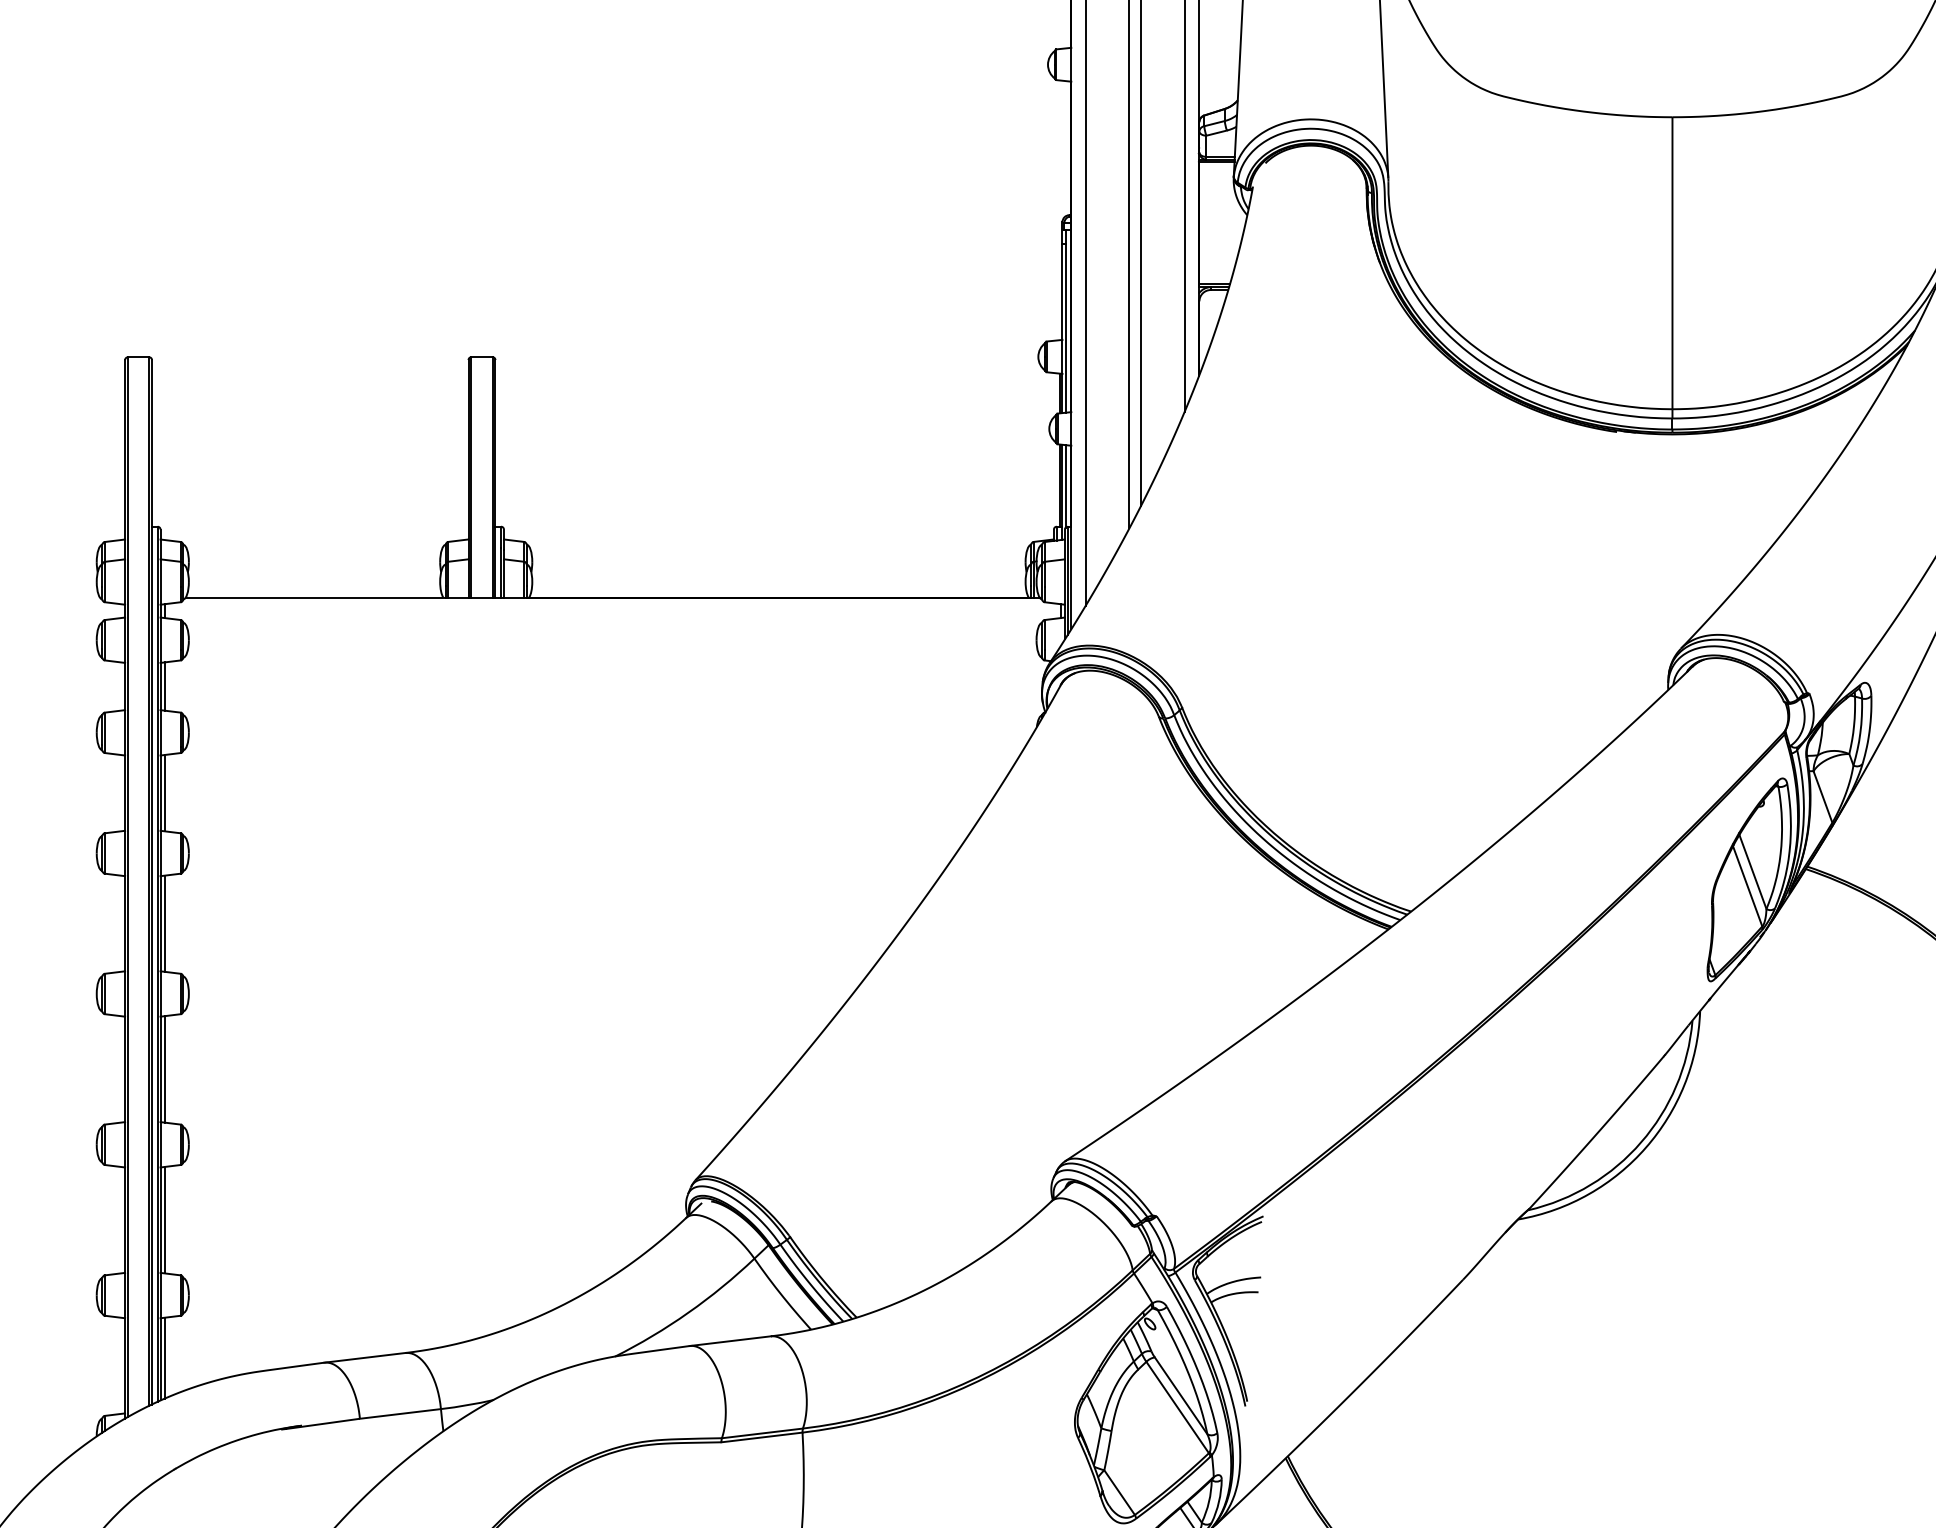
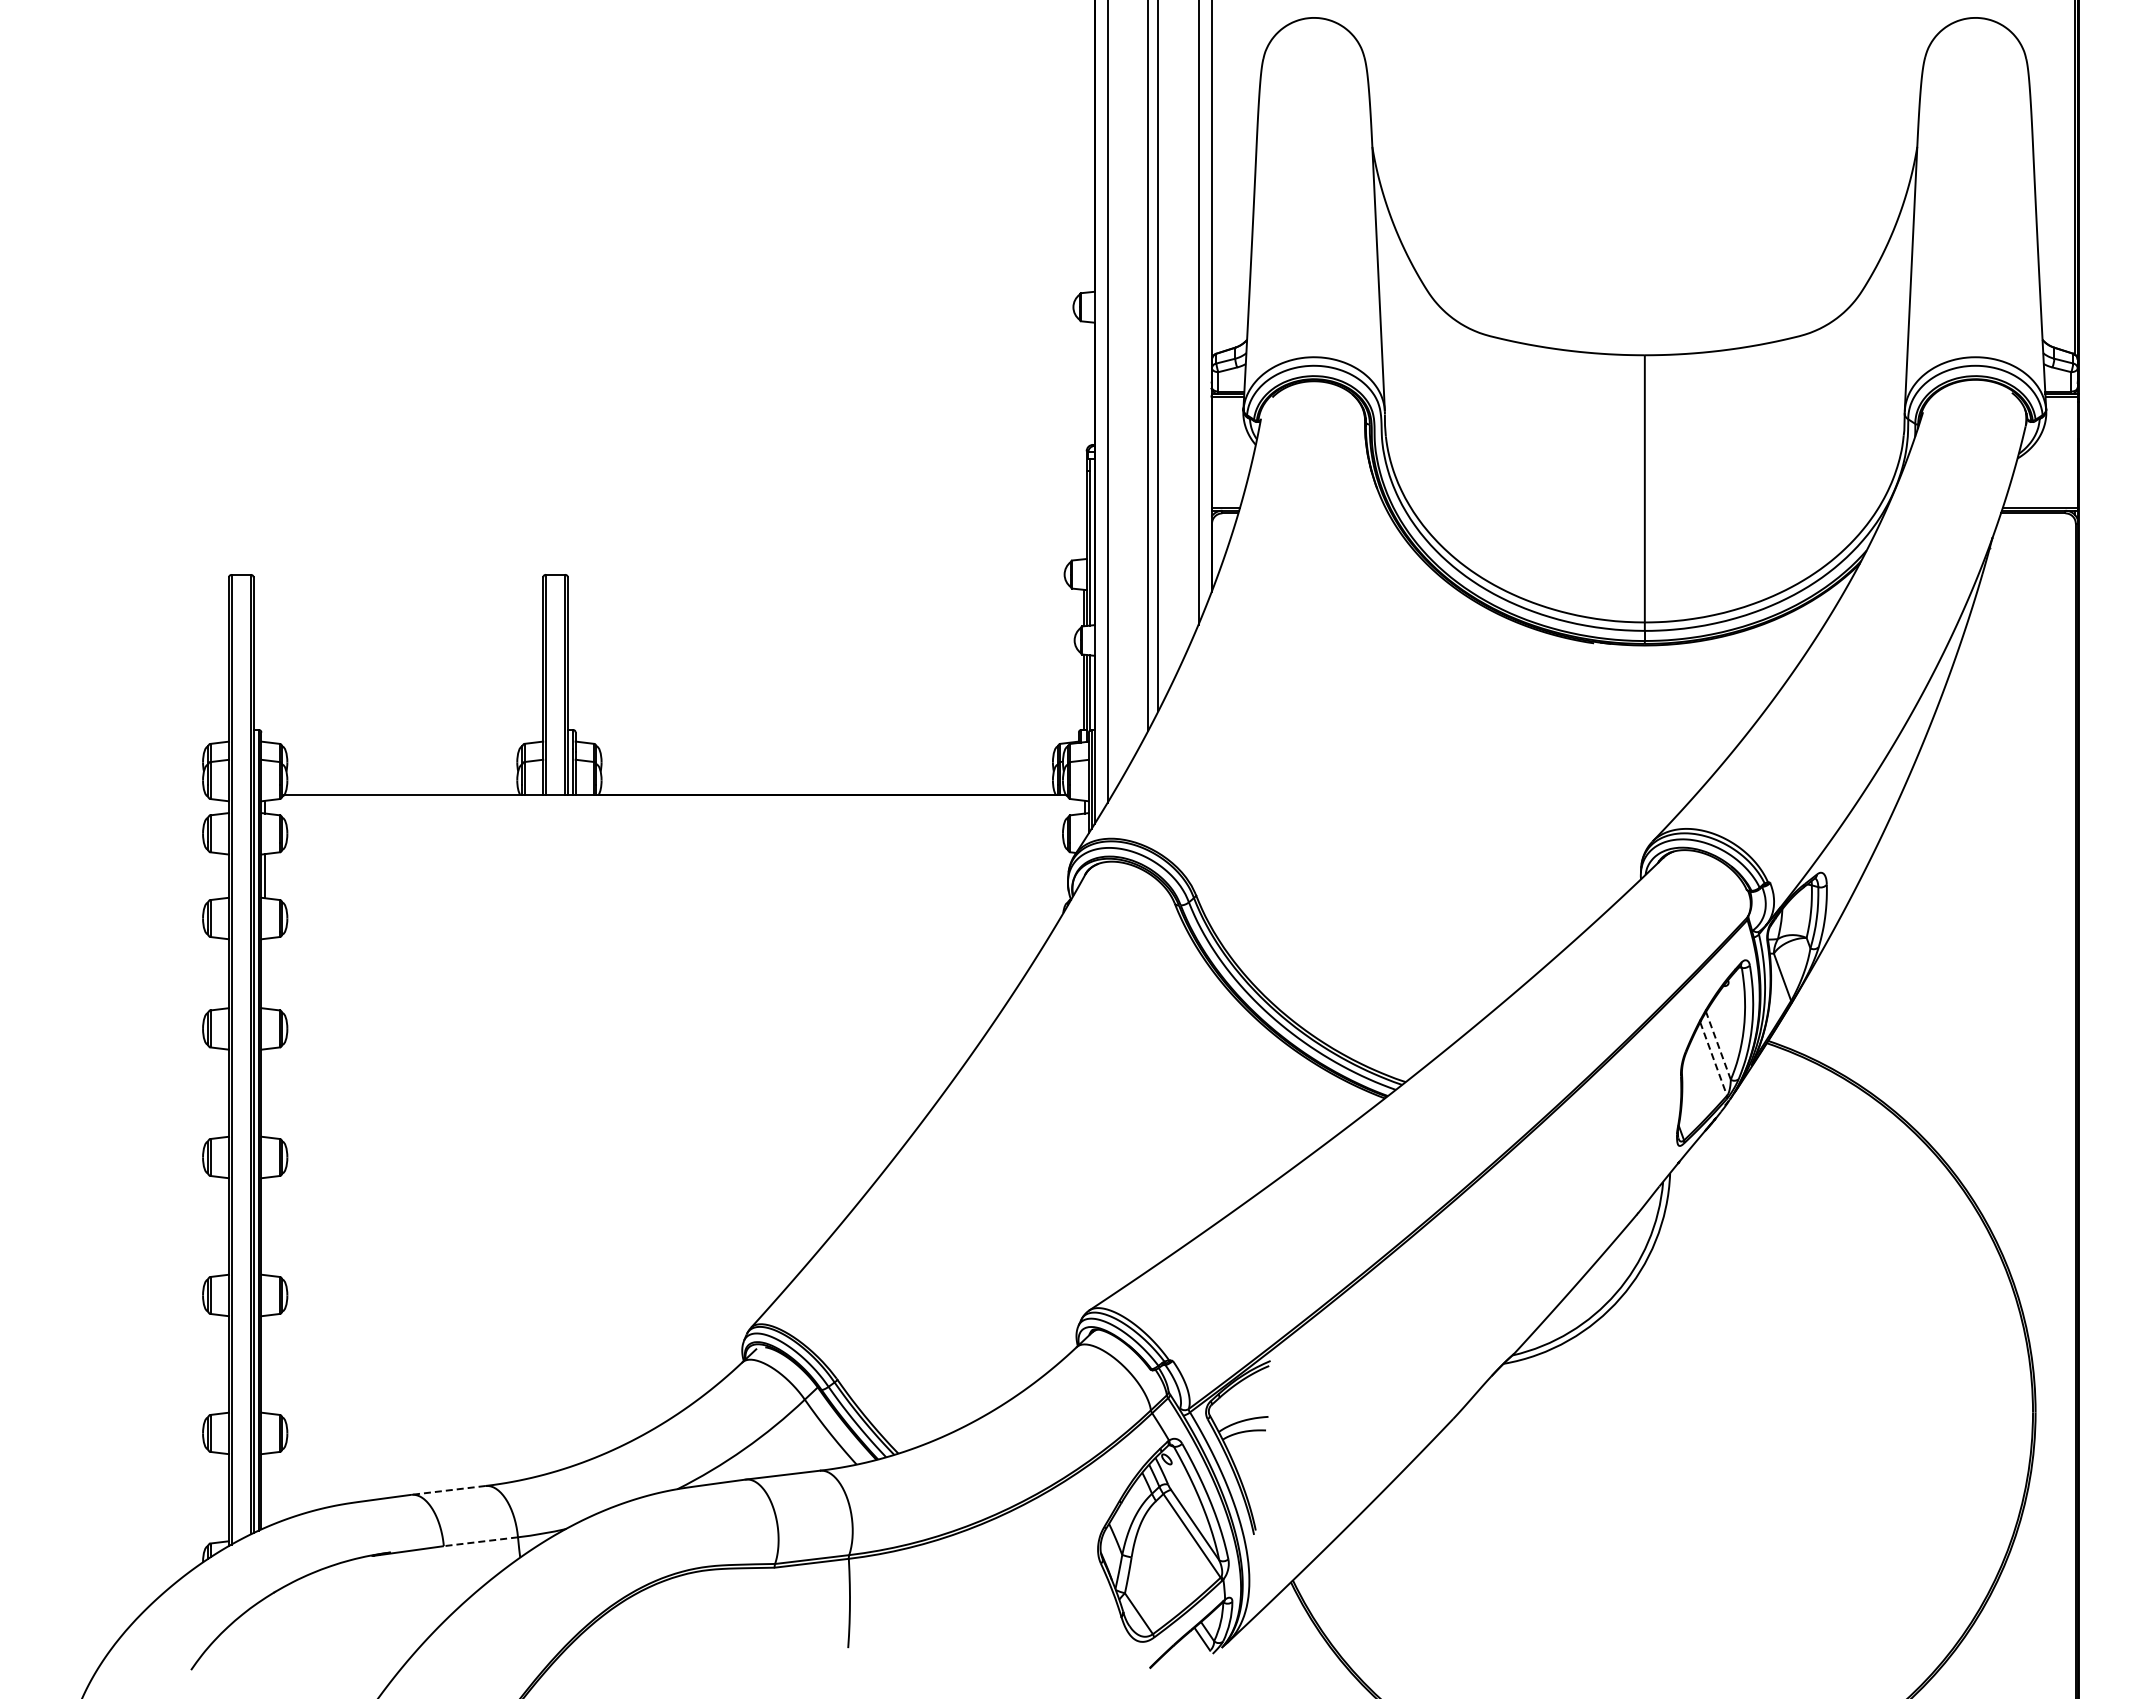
line: (165, 792) -> (265, 973), removed
line: (1752, 871) -> (1718, 1045), solid -> dashed
line: (1747, 886) -> (1713, 1059), solid -> dashed
line: (165, 924) -> (265, 1093), removed
line: (165, 1069) -> (265, 1226), removed
line: (165, 1220) -> (265, 1364), removed
line: (165, 1357) -> (265, 1490), removed
line: (363, 1357) -> (447, 1490), solid -> dashed
line: (399, 1413) -> (480, 1541), solid -> dashed

